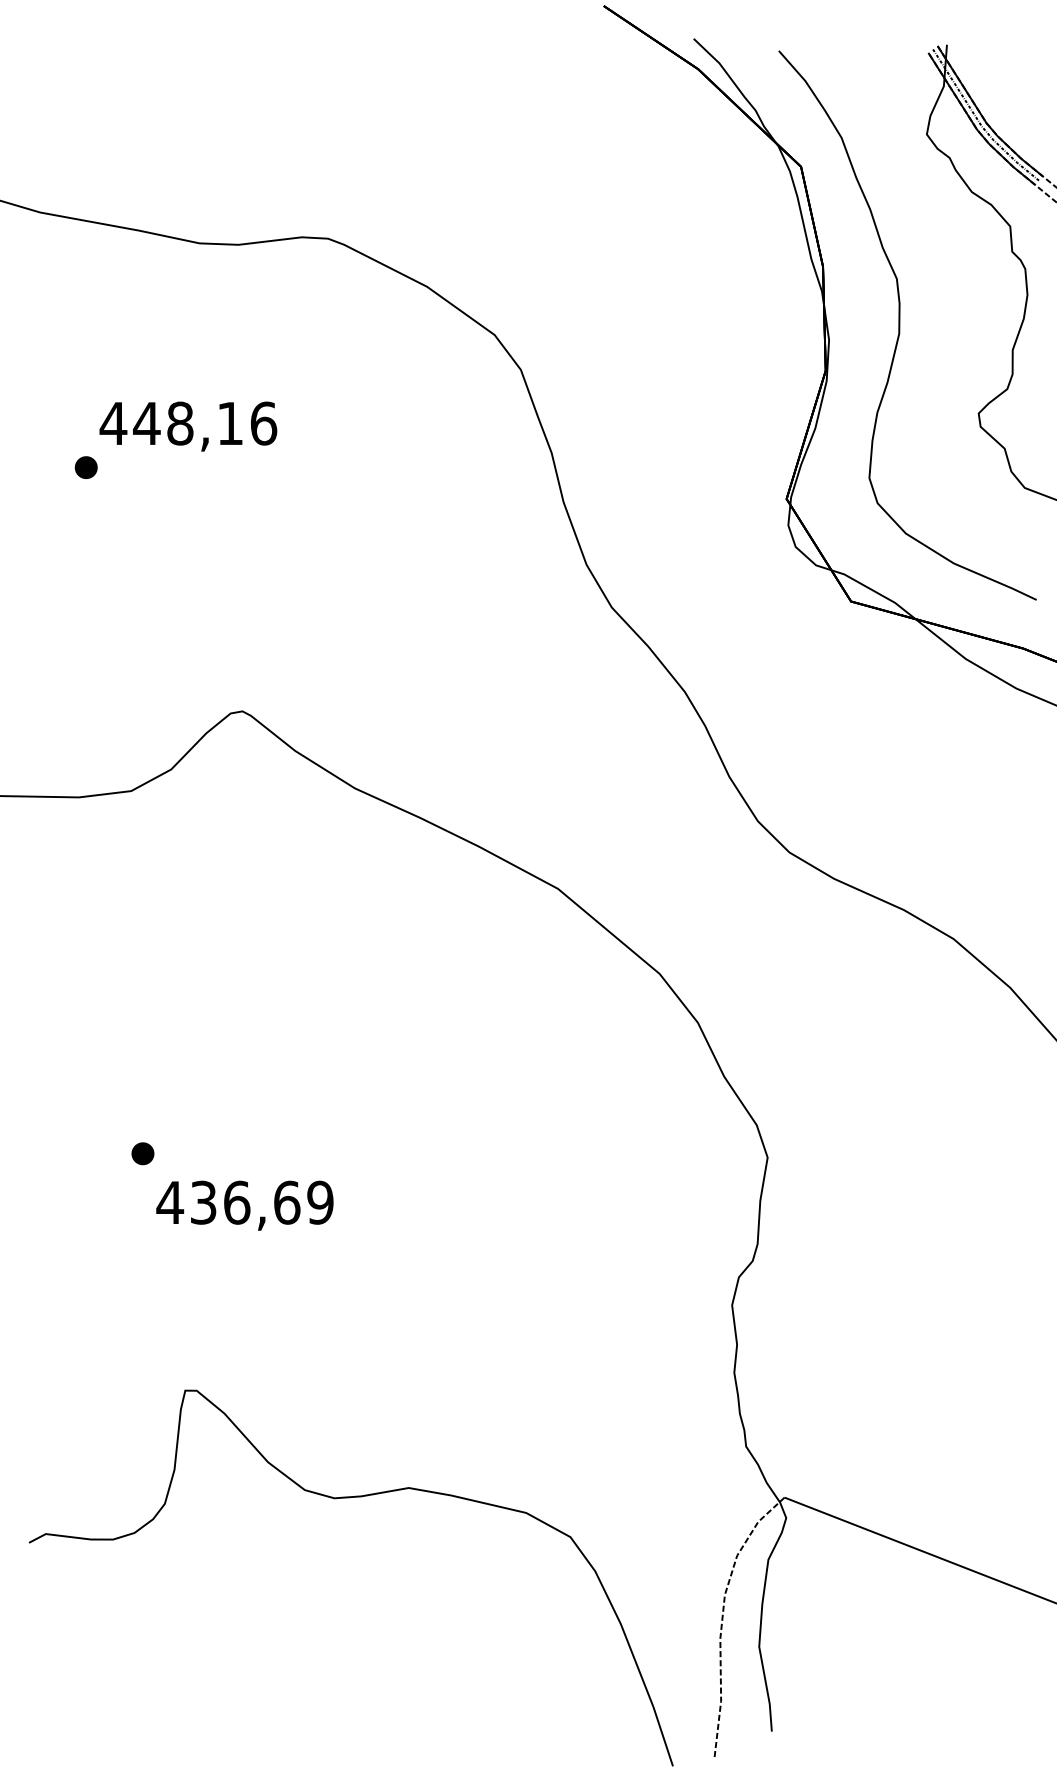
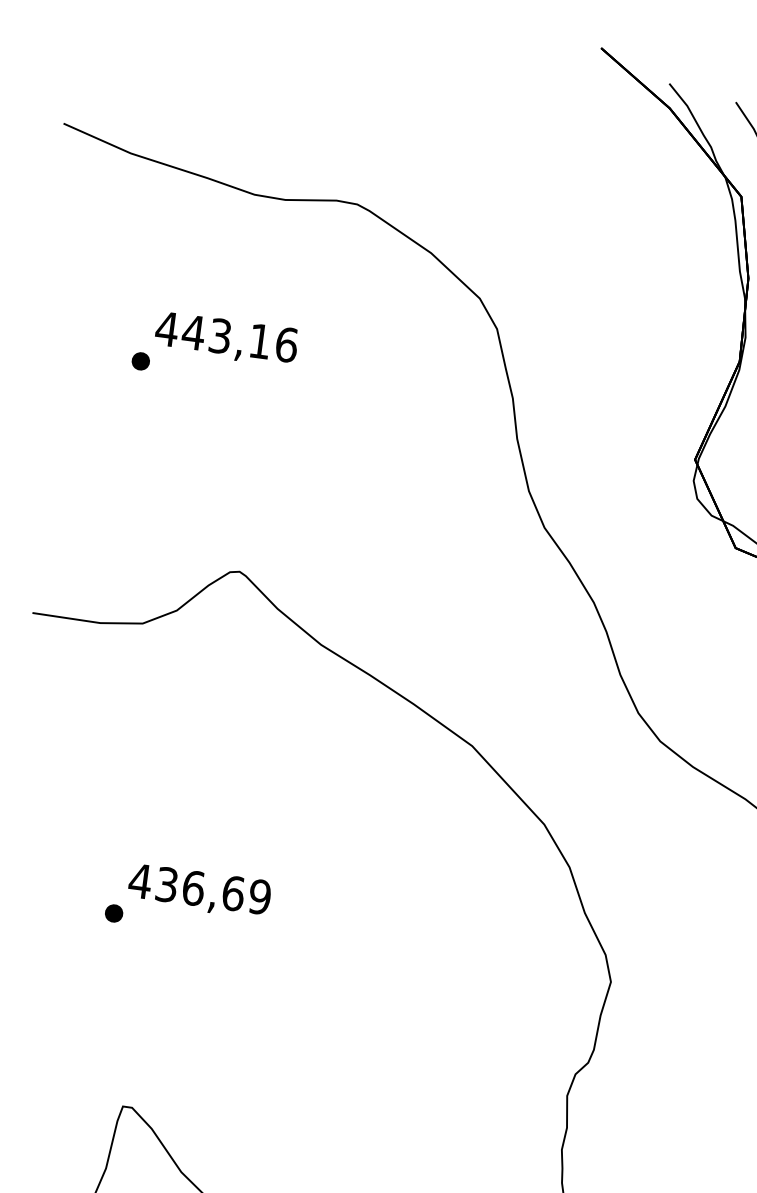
text: (180, 423) -> (220, 336), 448,16 -> 443,16
text: (244, 1205) -> (199, 891), moved

